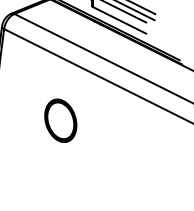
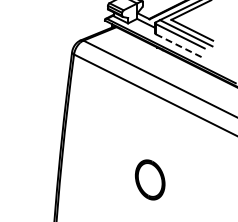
line: (119, 20) -> (180, 46), solid -> dashed
part: (61, 120) -> (150, 179), moved

